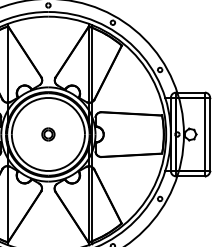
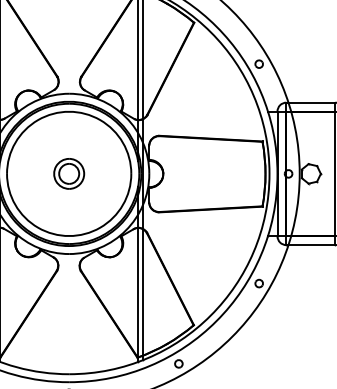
part: (48, 134) -> (69, 173), size x1.43

